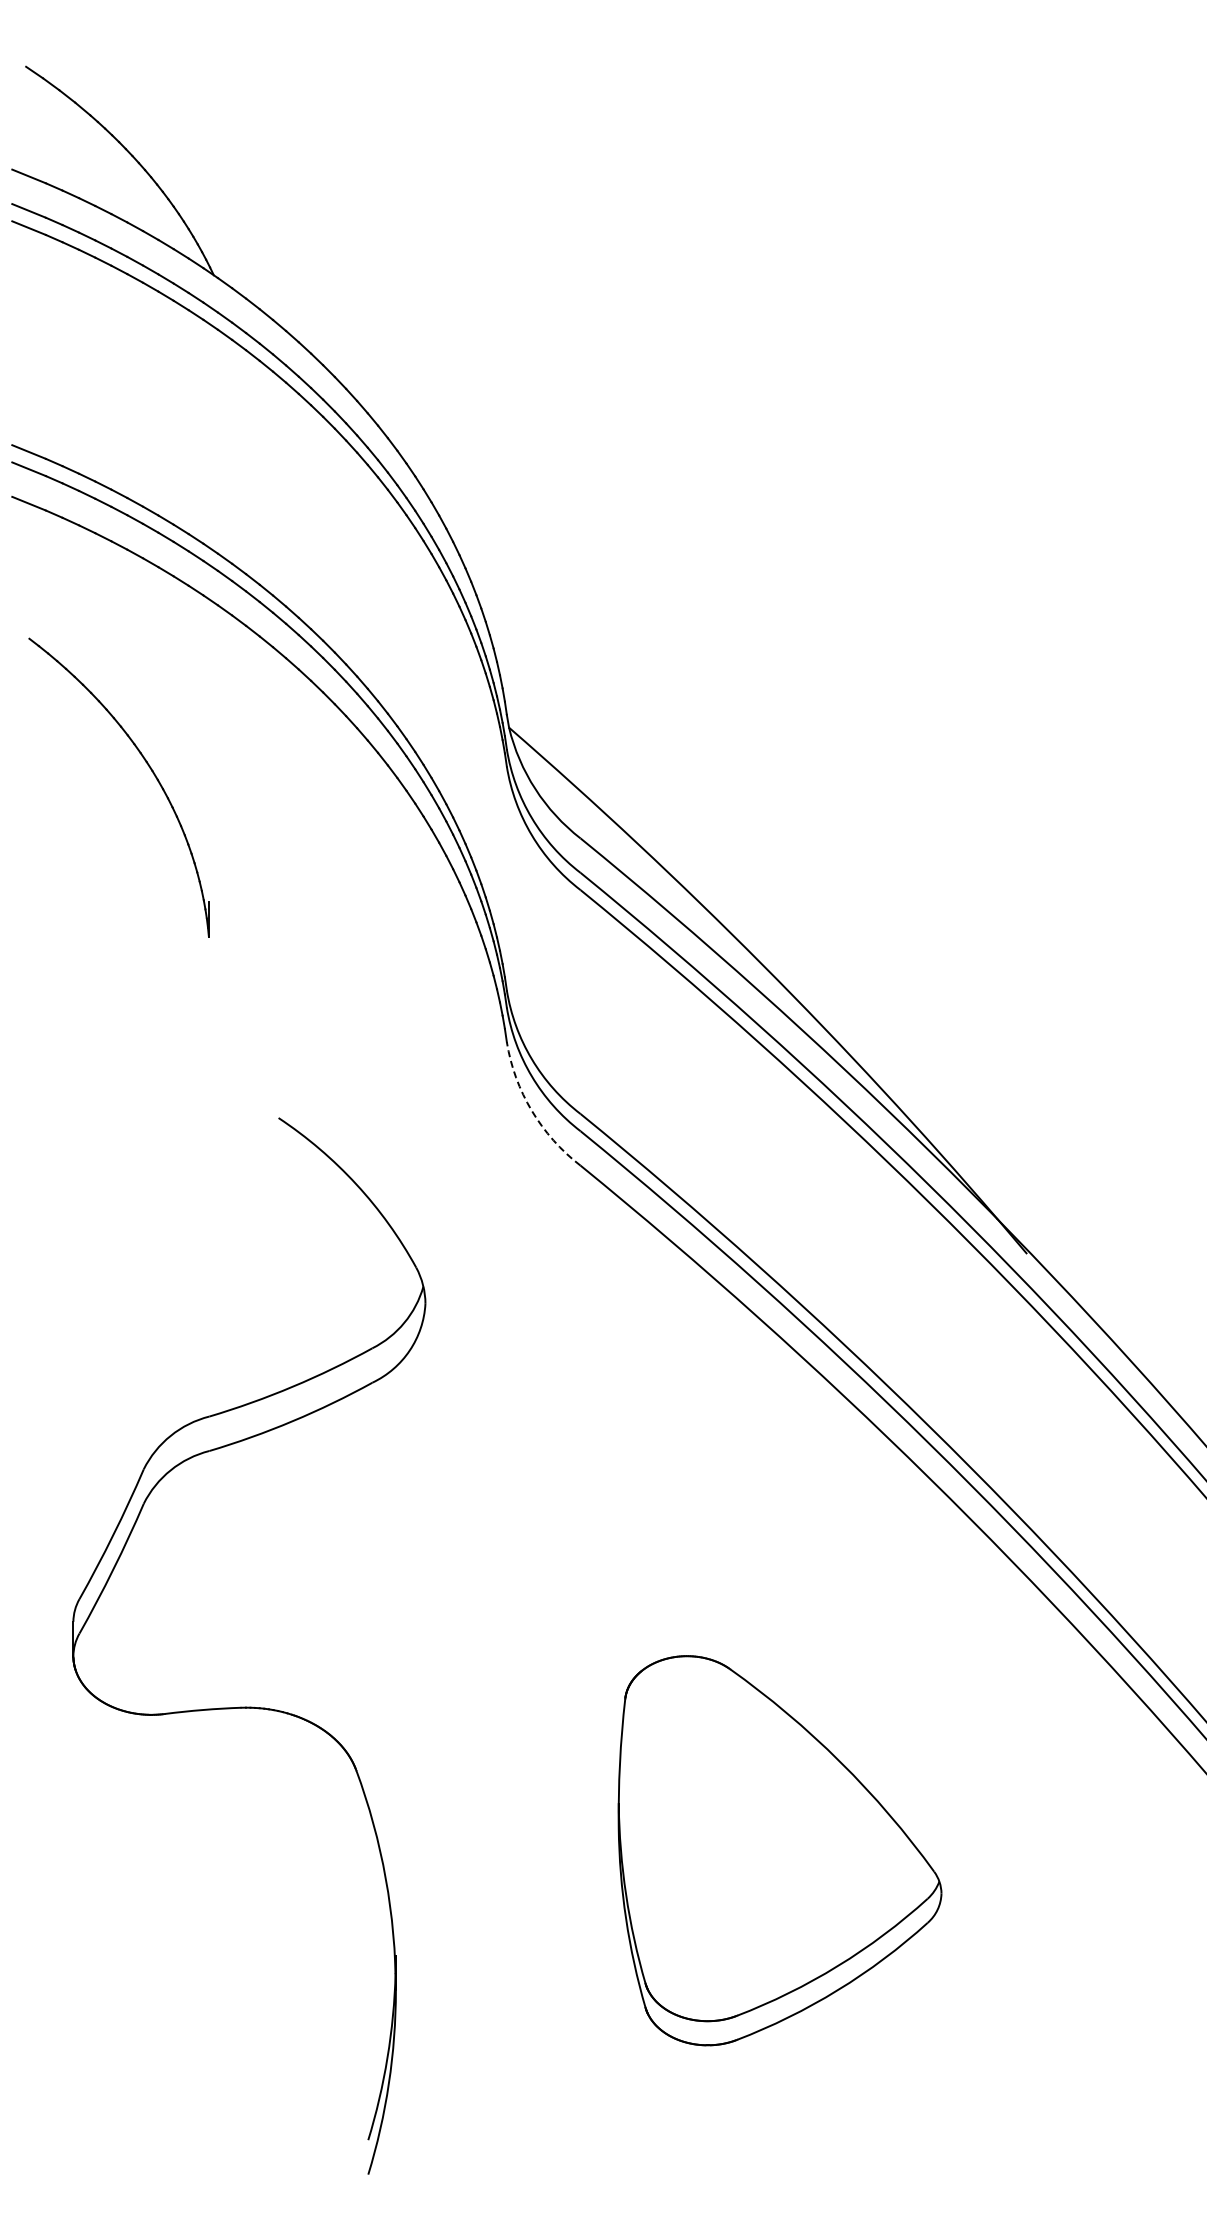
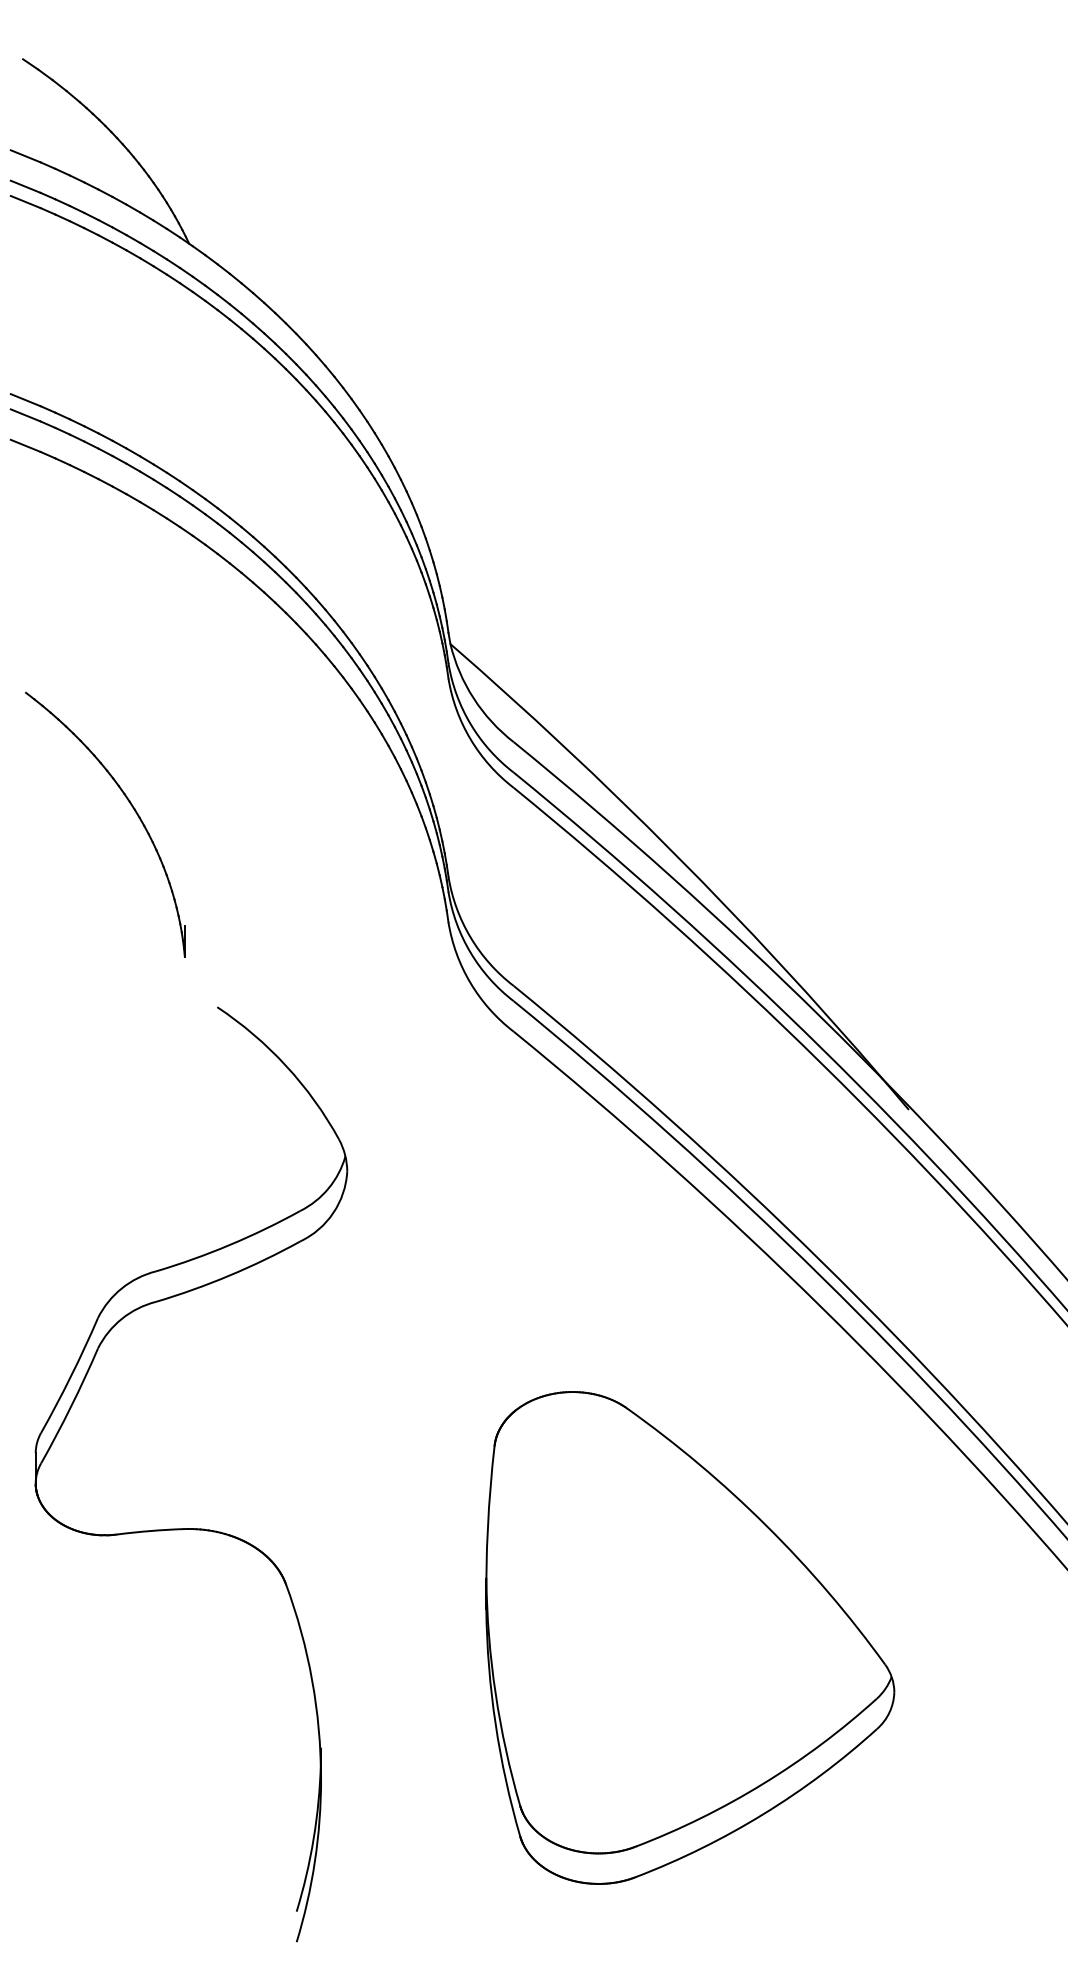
part: (149, 768) -> (132, 807), moved
arc: (531, 1110) -> (470, 982), dashed -> solid
part: (249, 1706) -> (191, 1527), moved
part: (779, 1850) -> (689, 1637), size x1.43

